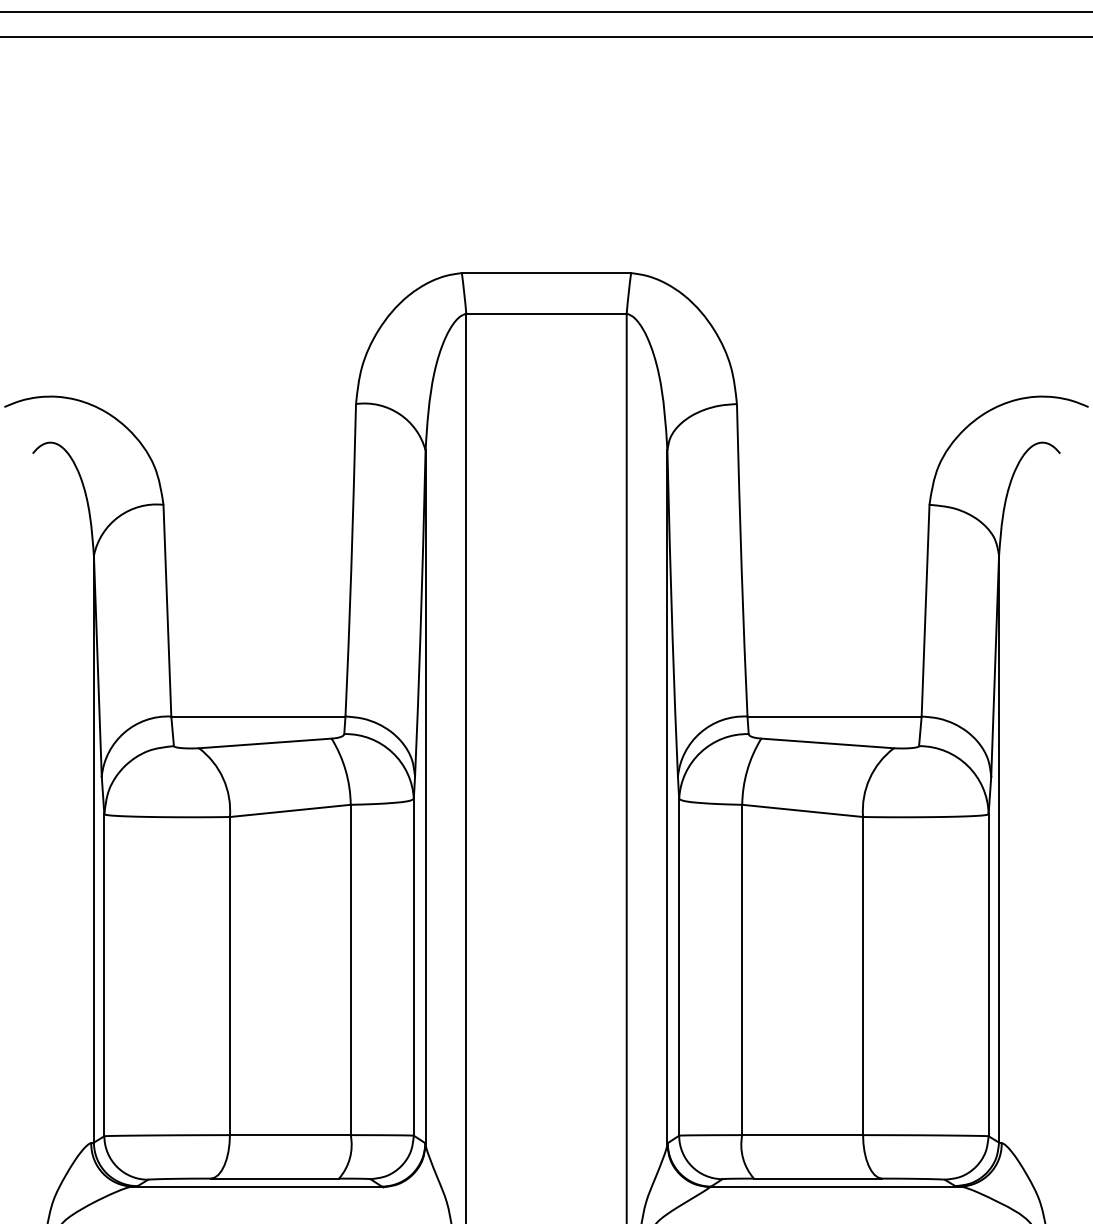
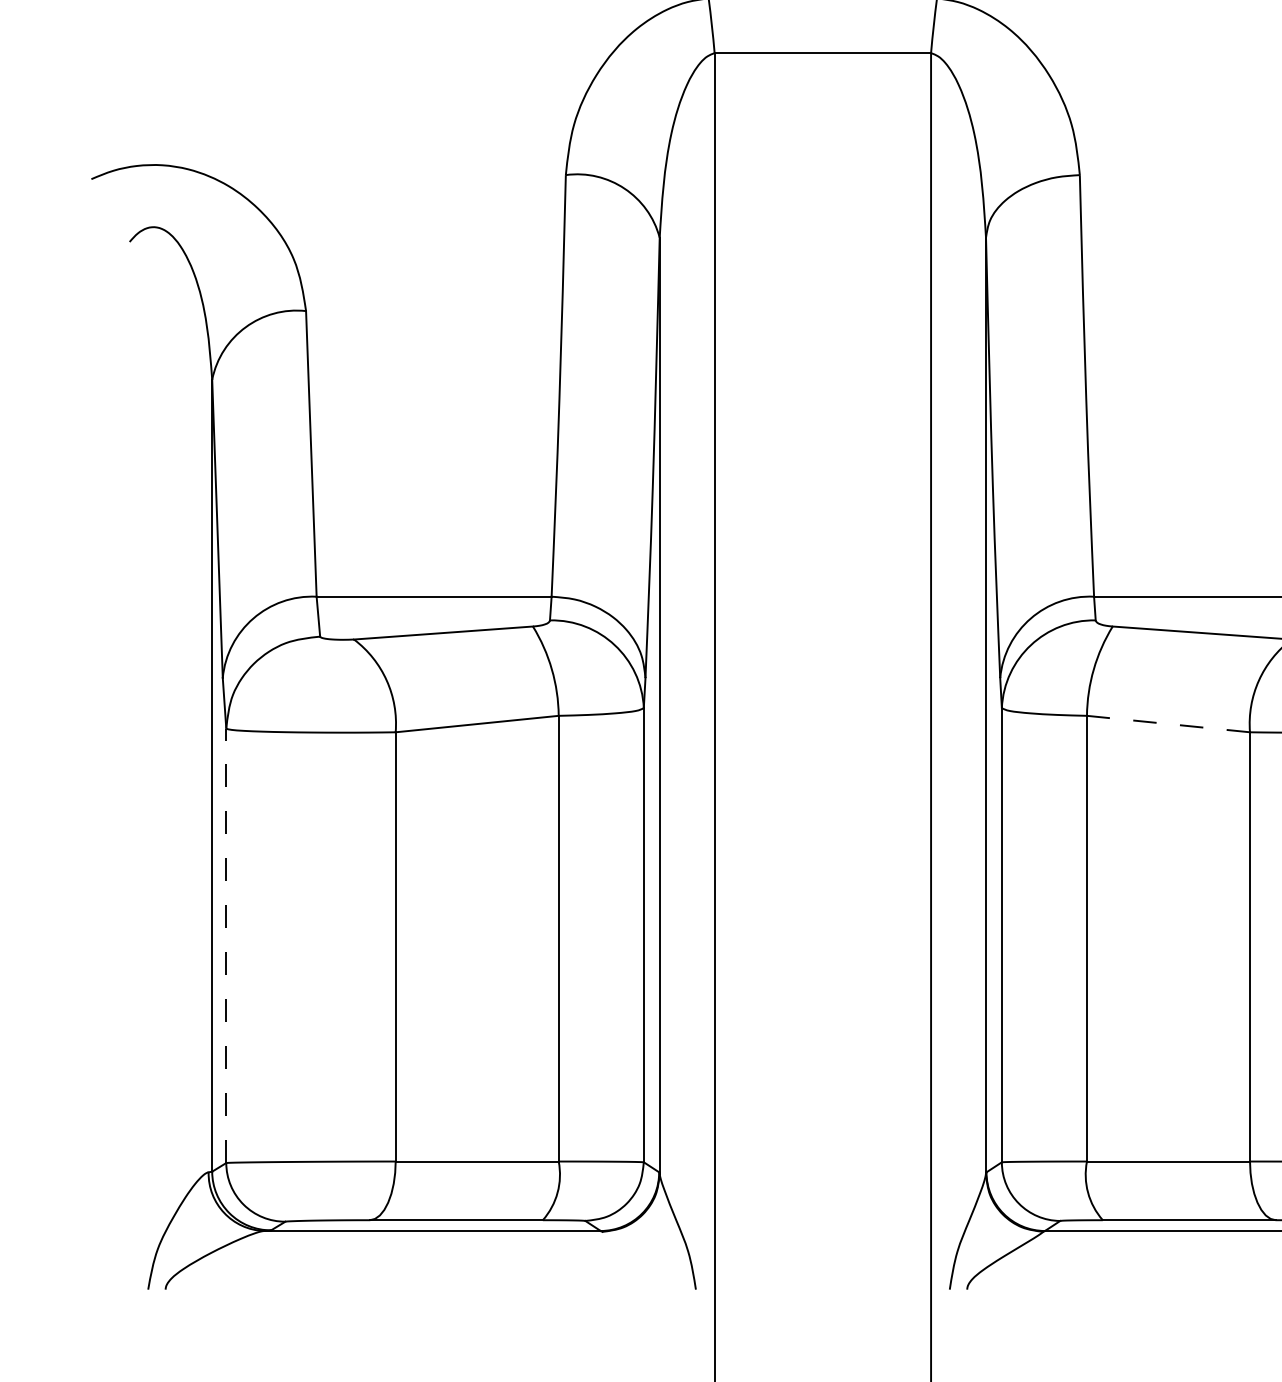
line: (802, 810) -> (1168, 723), solid -> dashed
line: (104, 975) -> (226, 946), solid -> dashed

